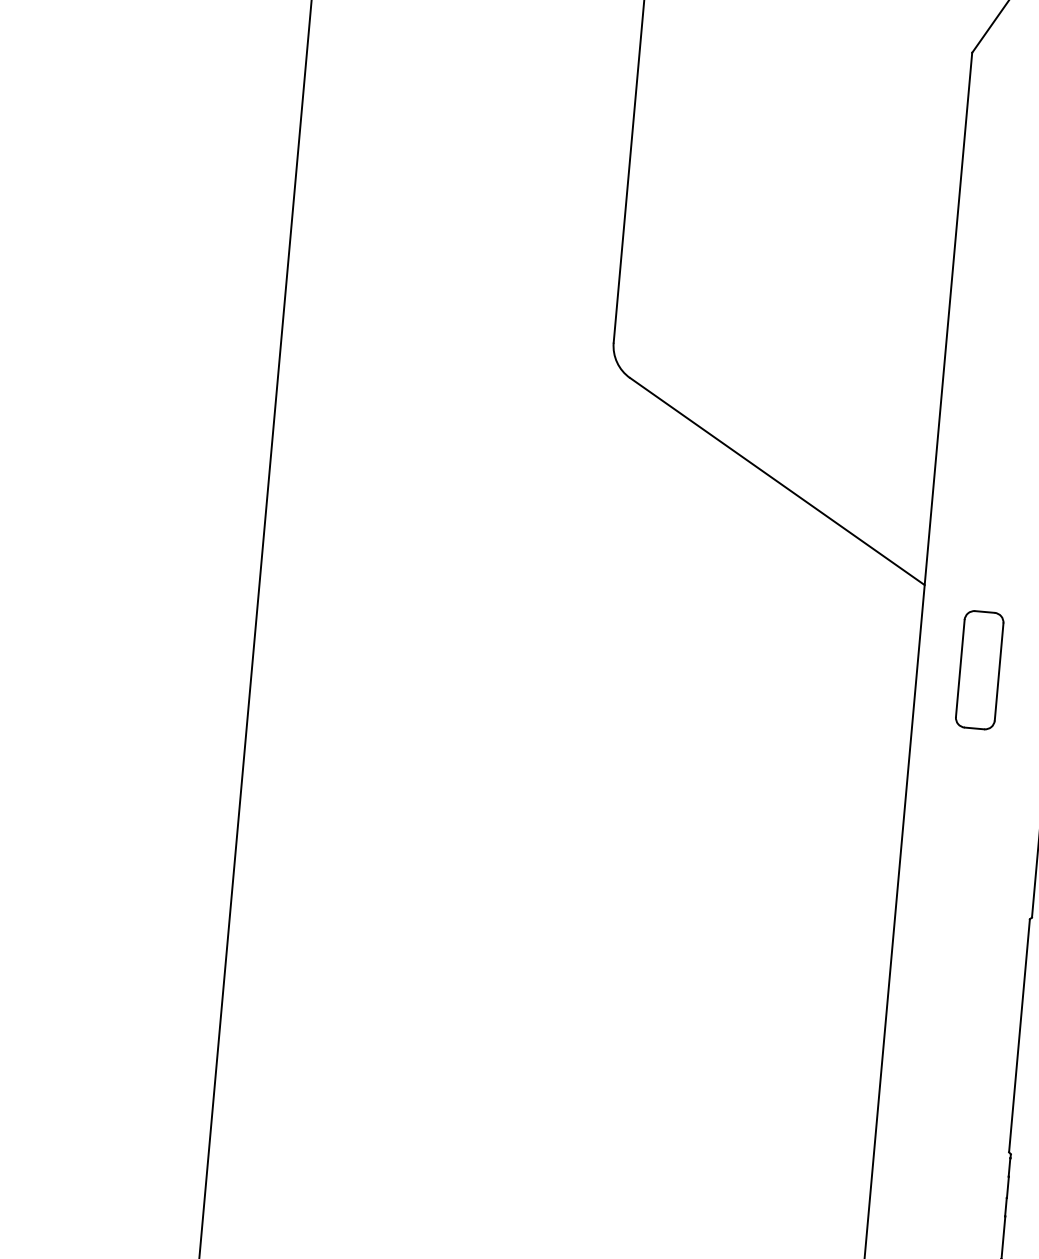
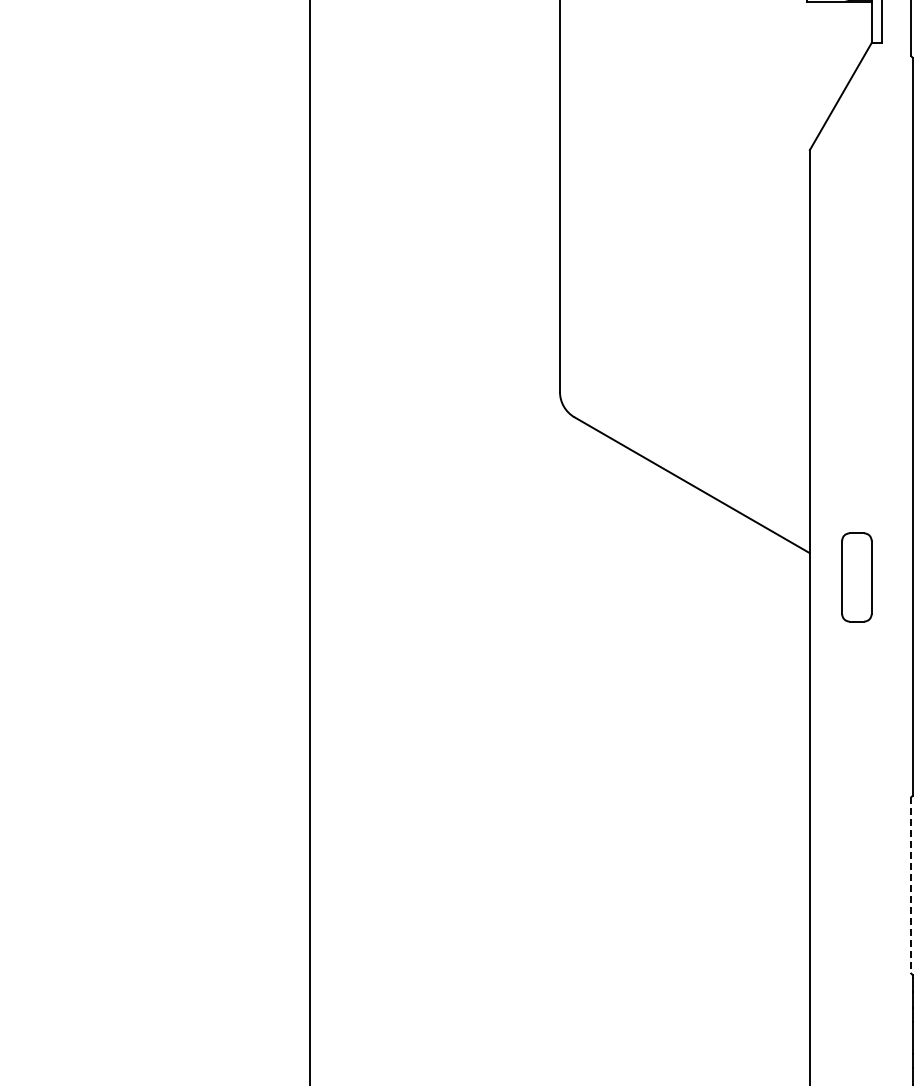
part: (979, 670) -> (856, 577), moved
line: (1019, 1035) -> (911, 885), solid -> dashed

